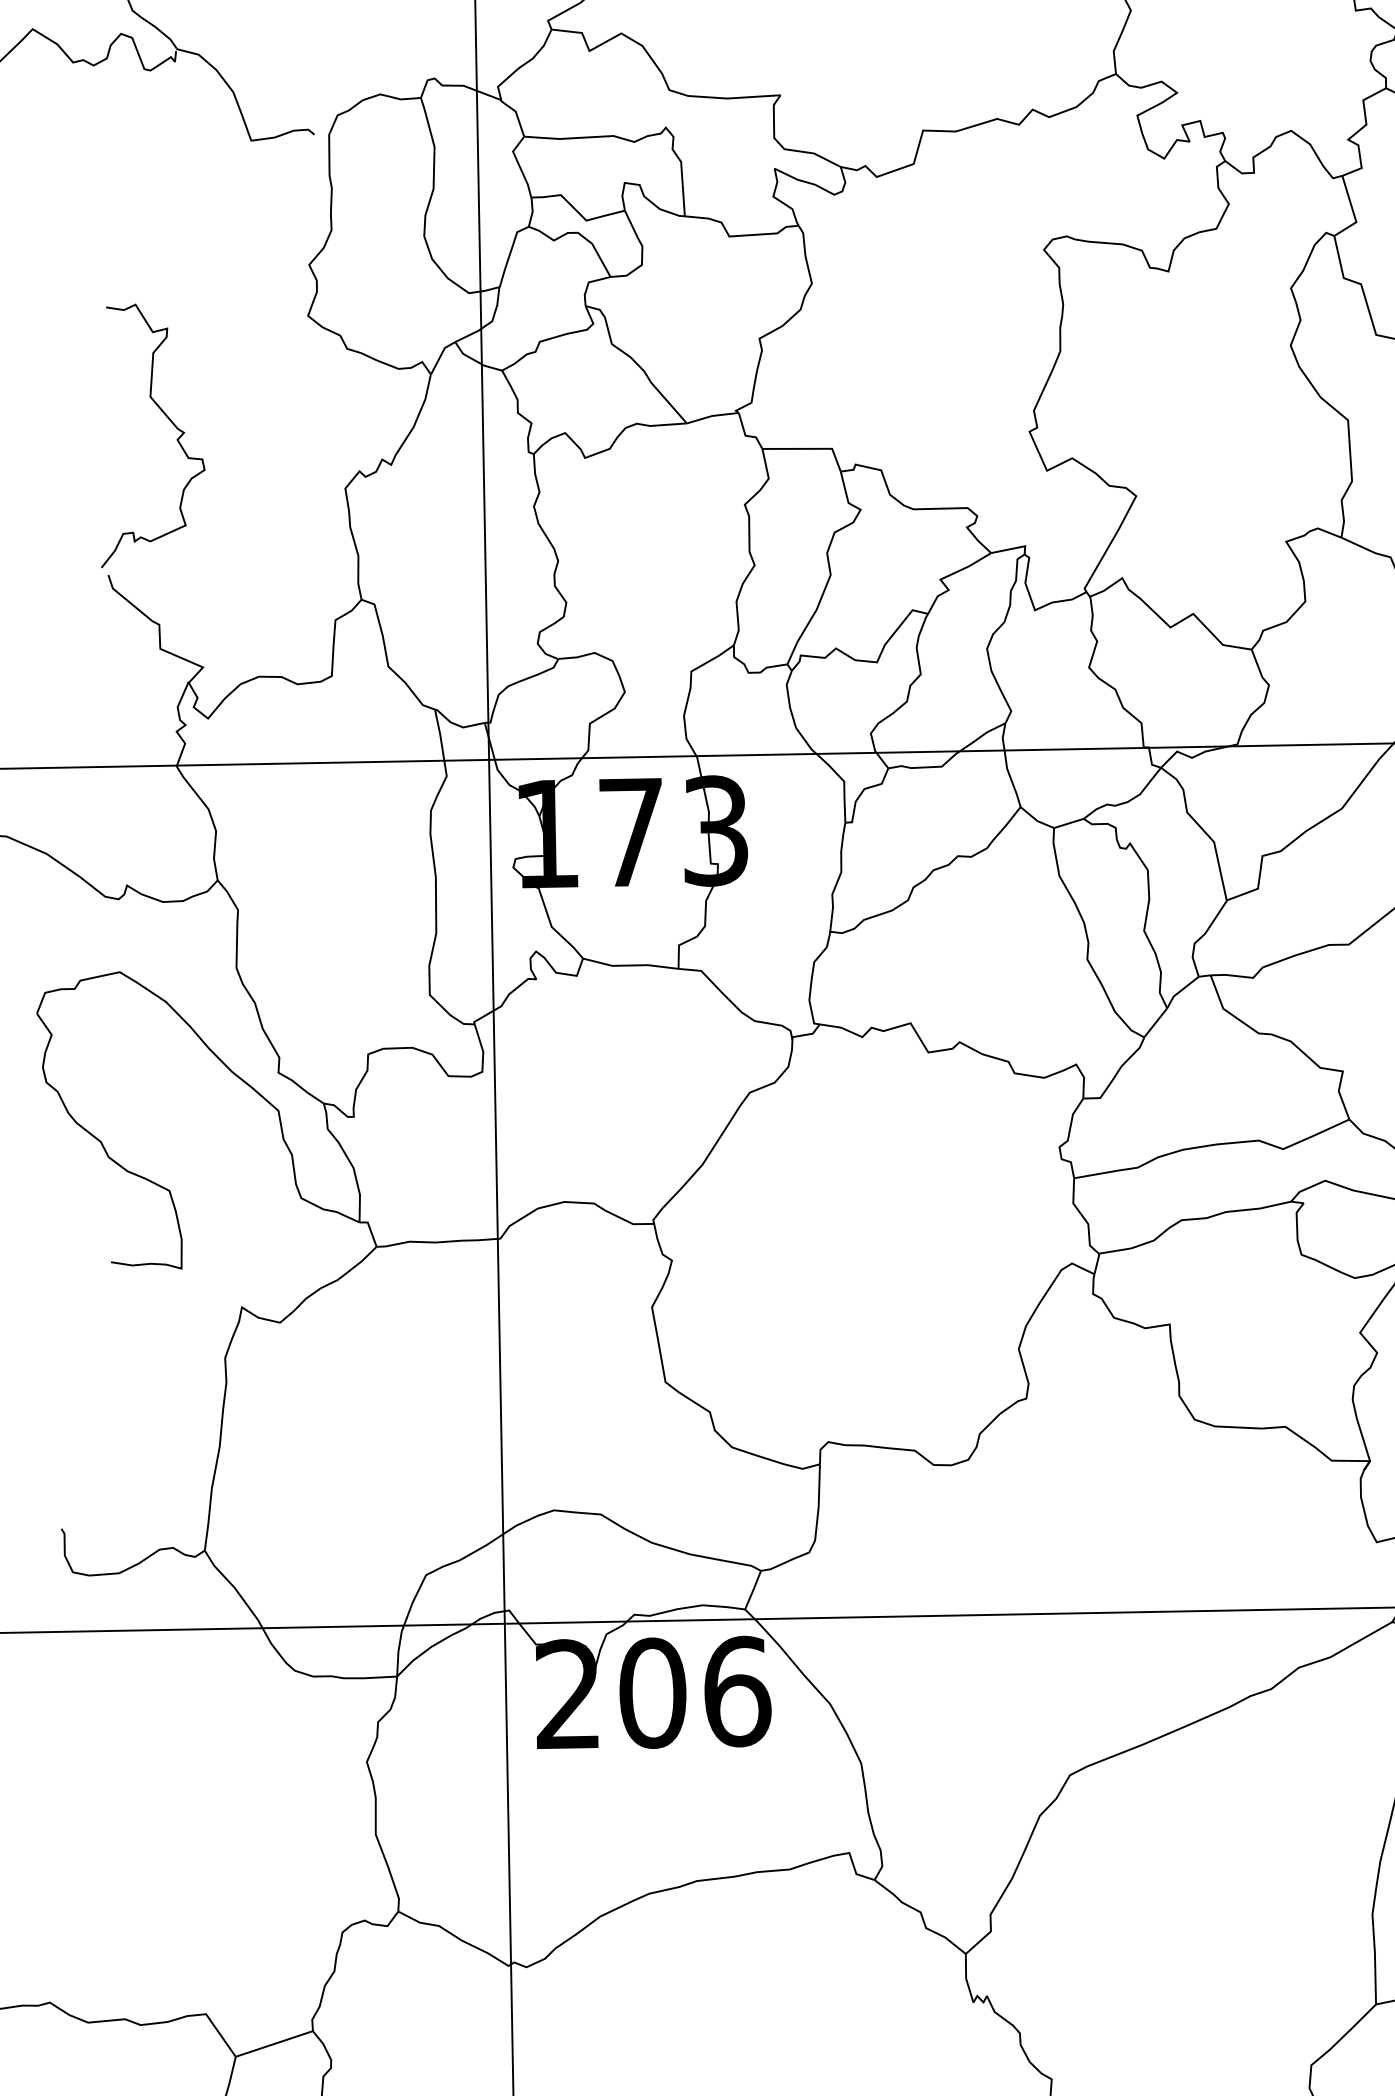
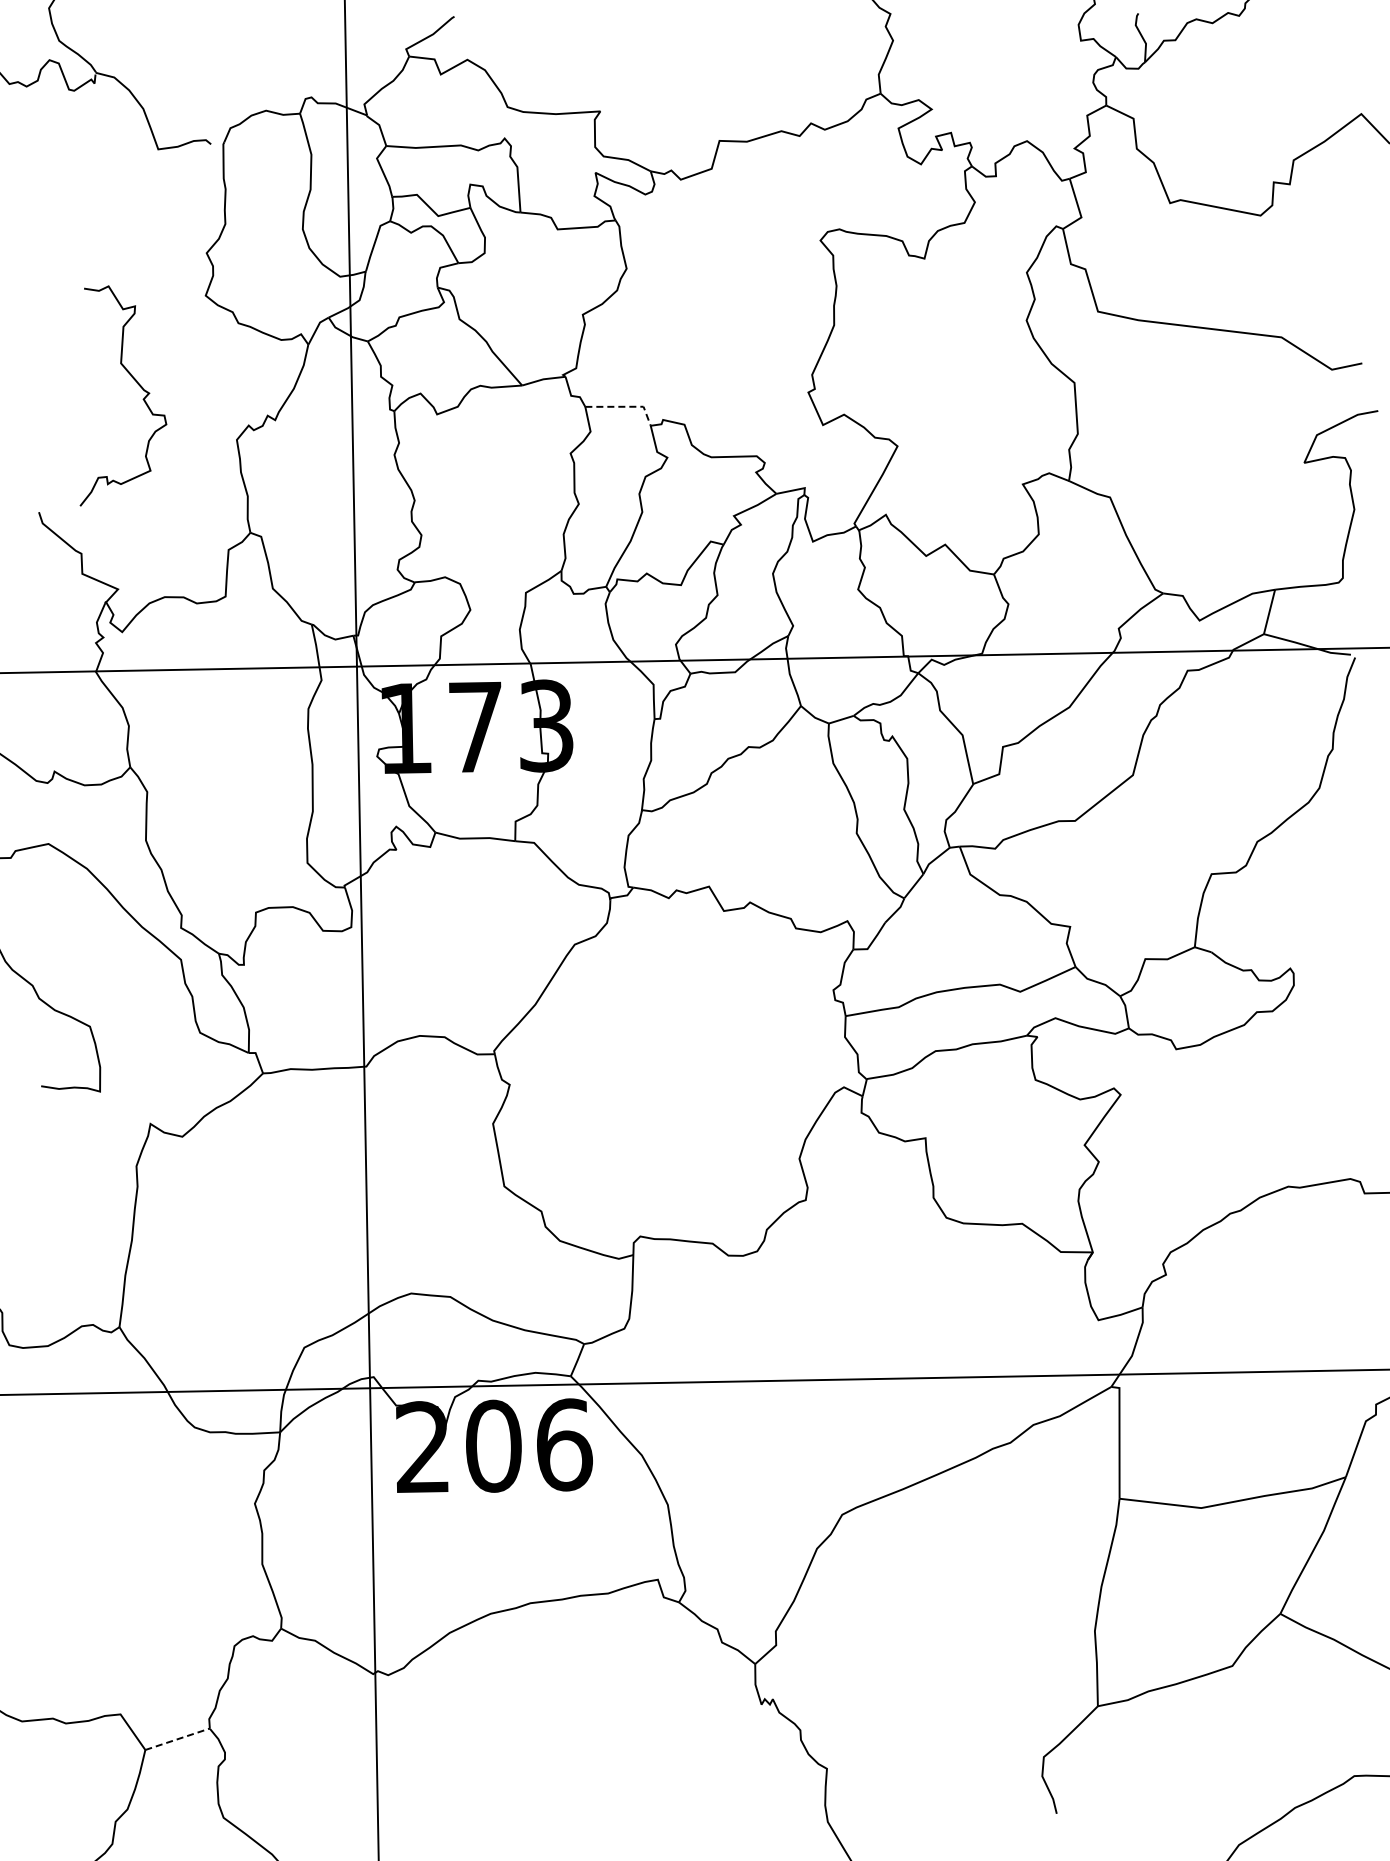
curve: (170, 422) -> (137, 384), moved
line: (810, 448) -> (625, 406), solid -> dashed
line: (274, 2044) -> (177, 1739), solid -> dashed

